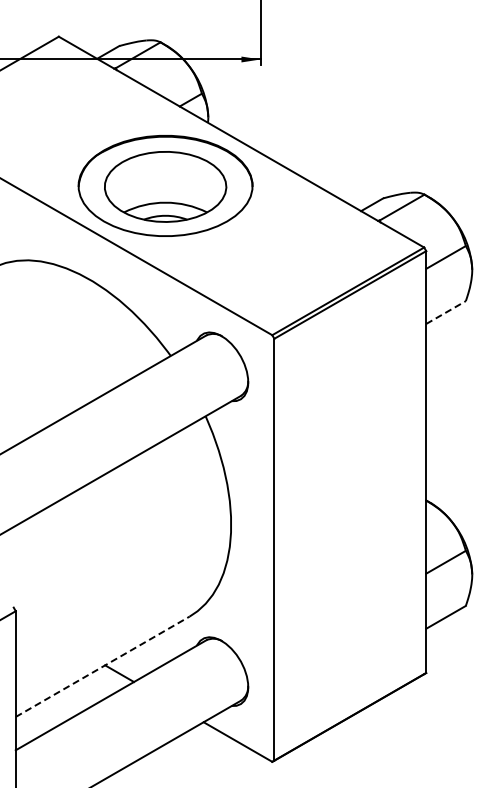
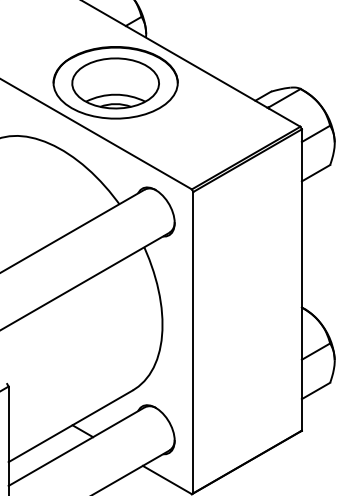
line: (446, 312) -> (316, 173), dashed -> solid
line: (103, 666) -> (71, 426), dashed -> solid

